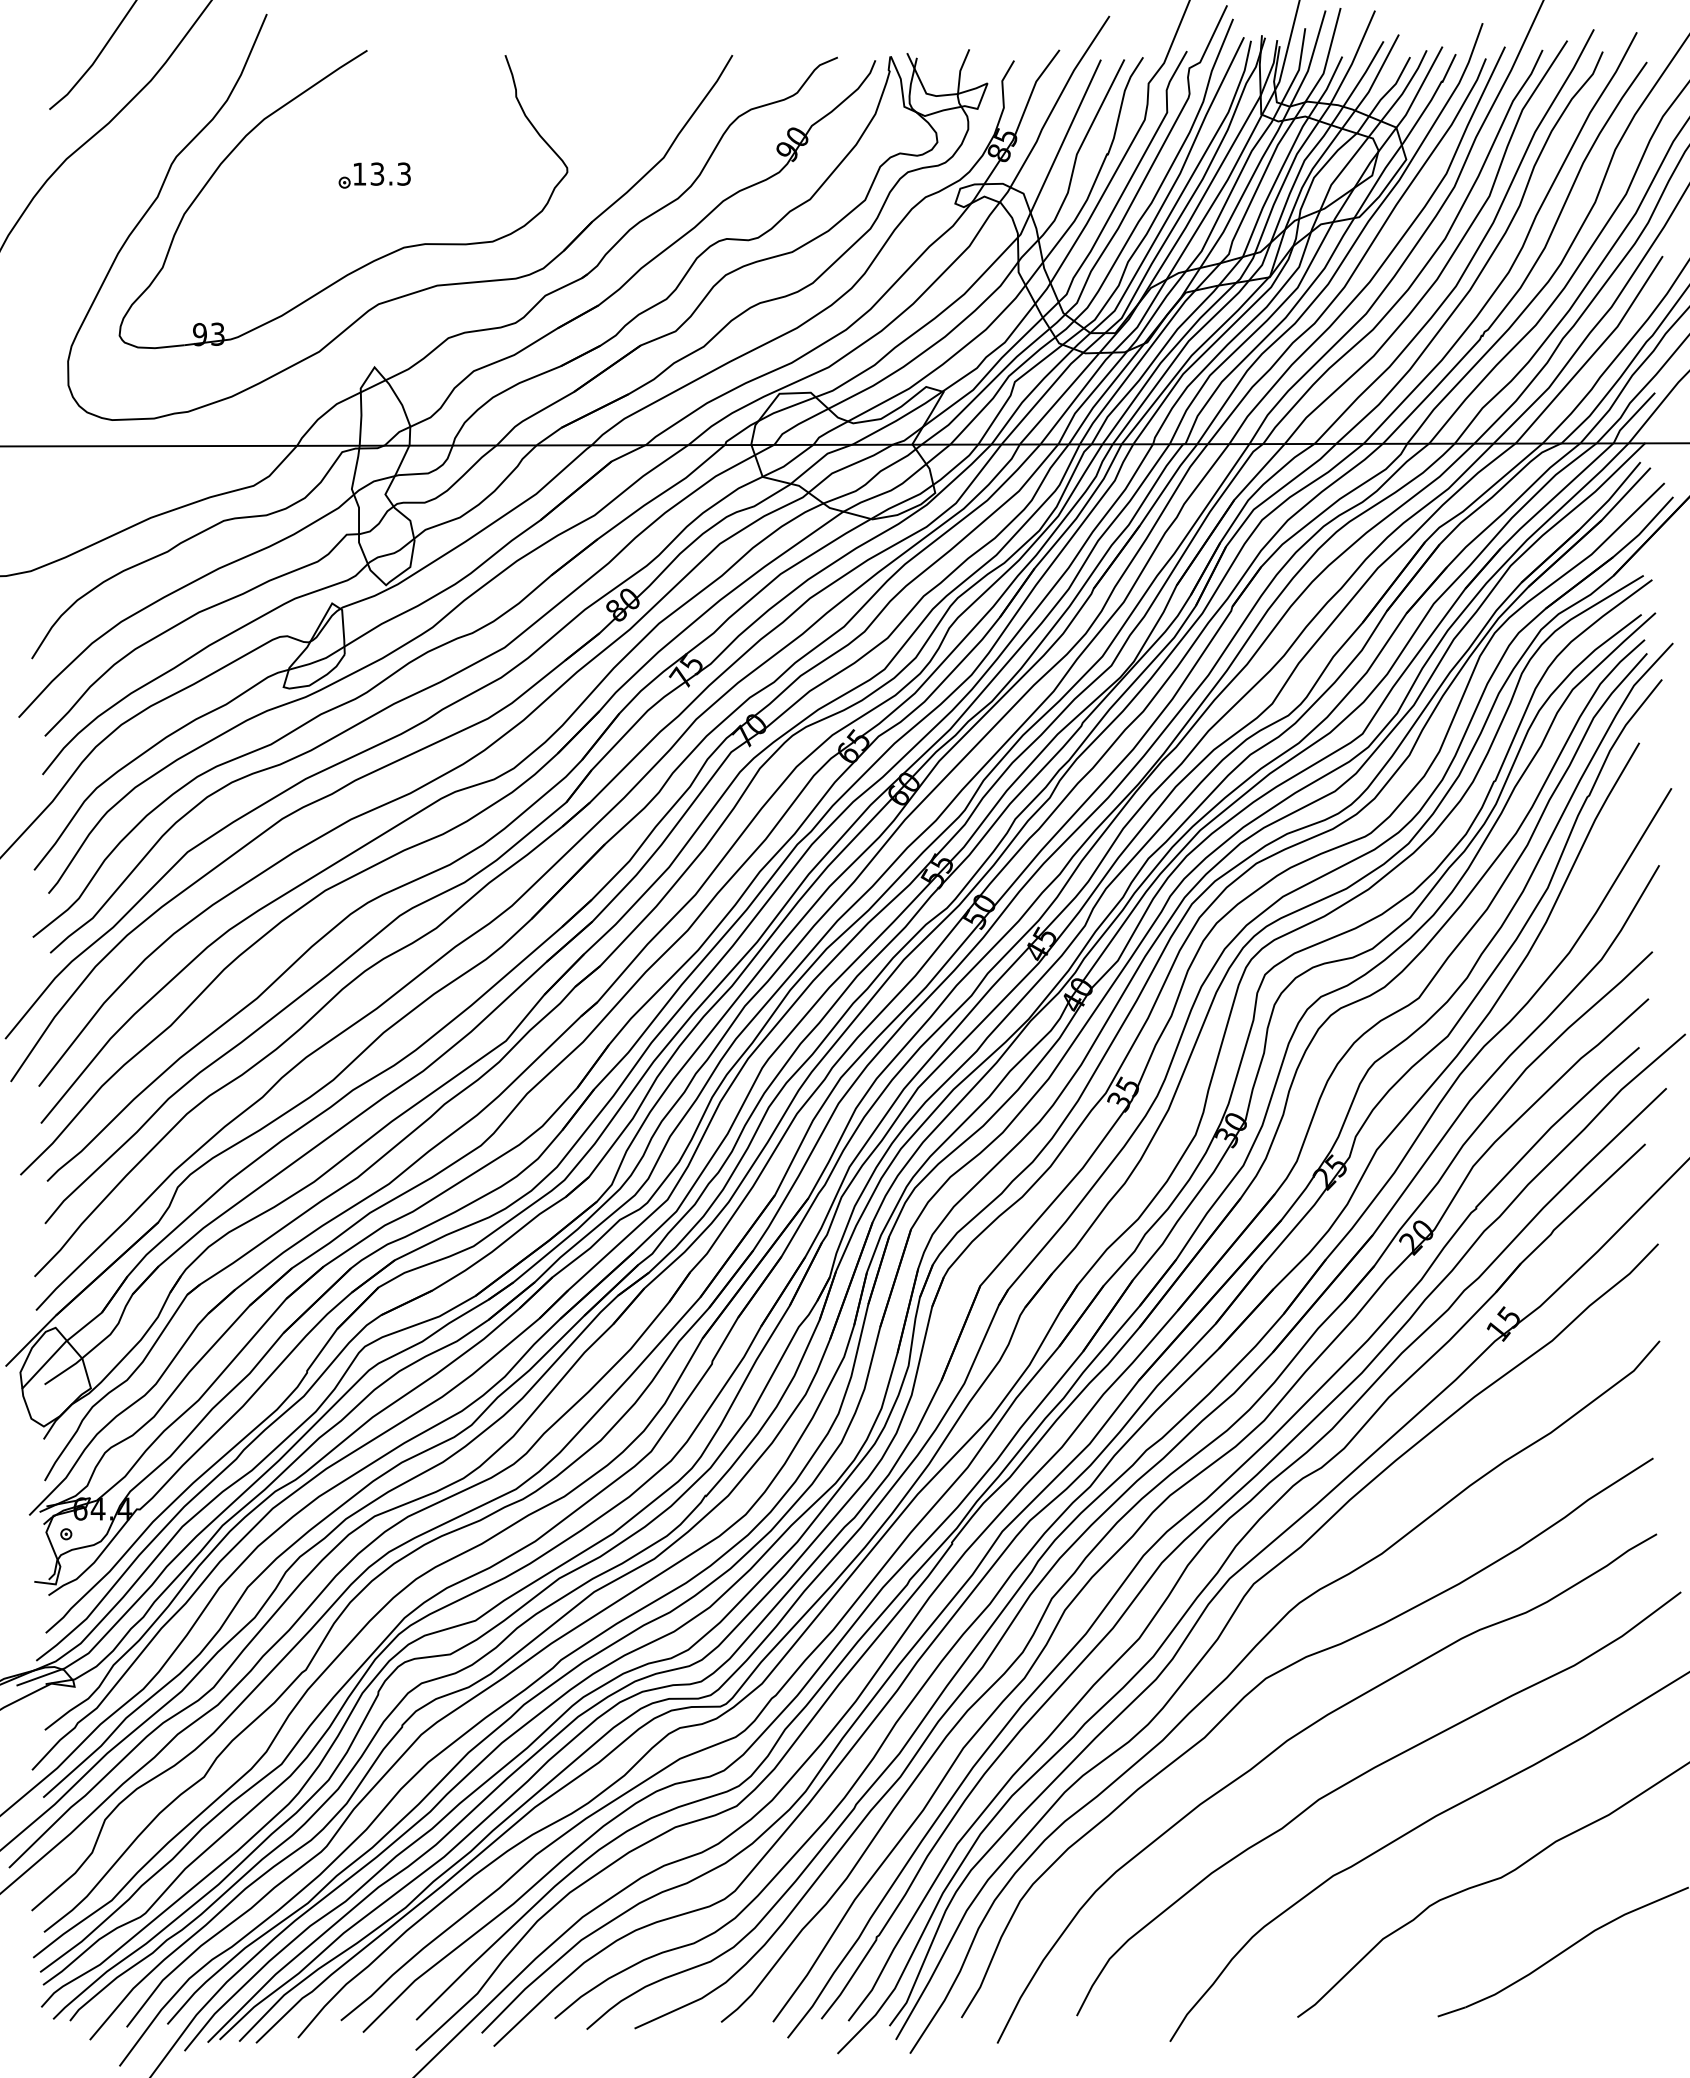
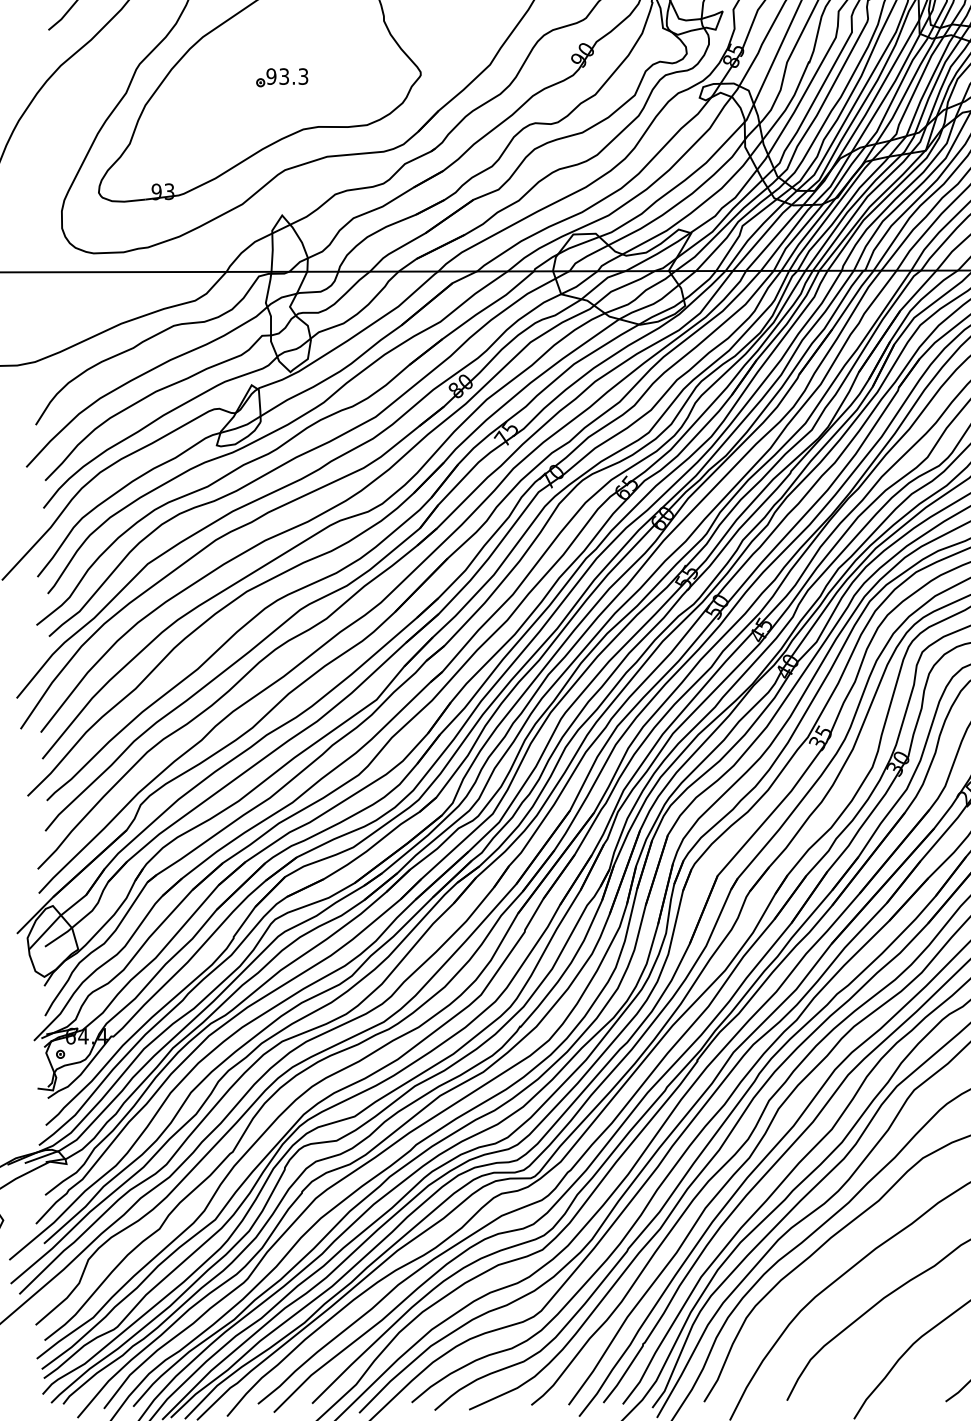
text: (359, 173) -> (271, 76), 13.3 -> 93.3

